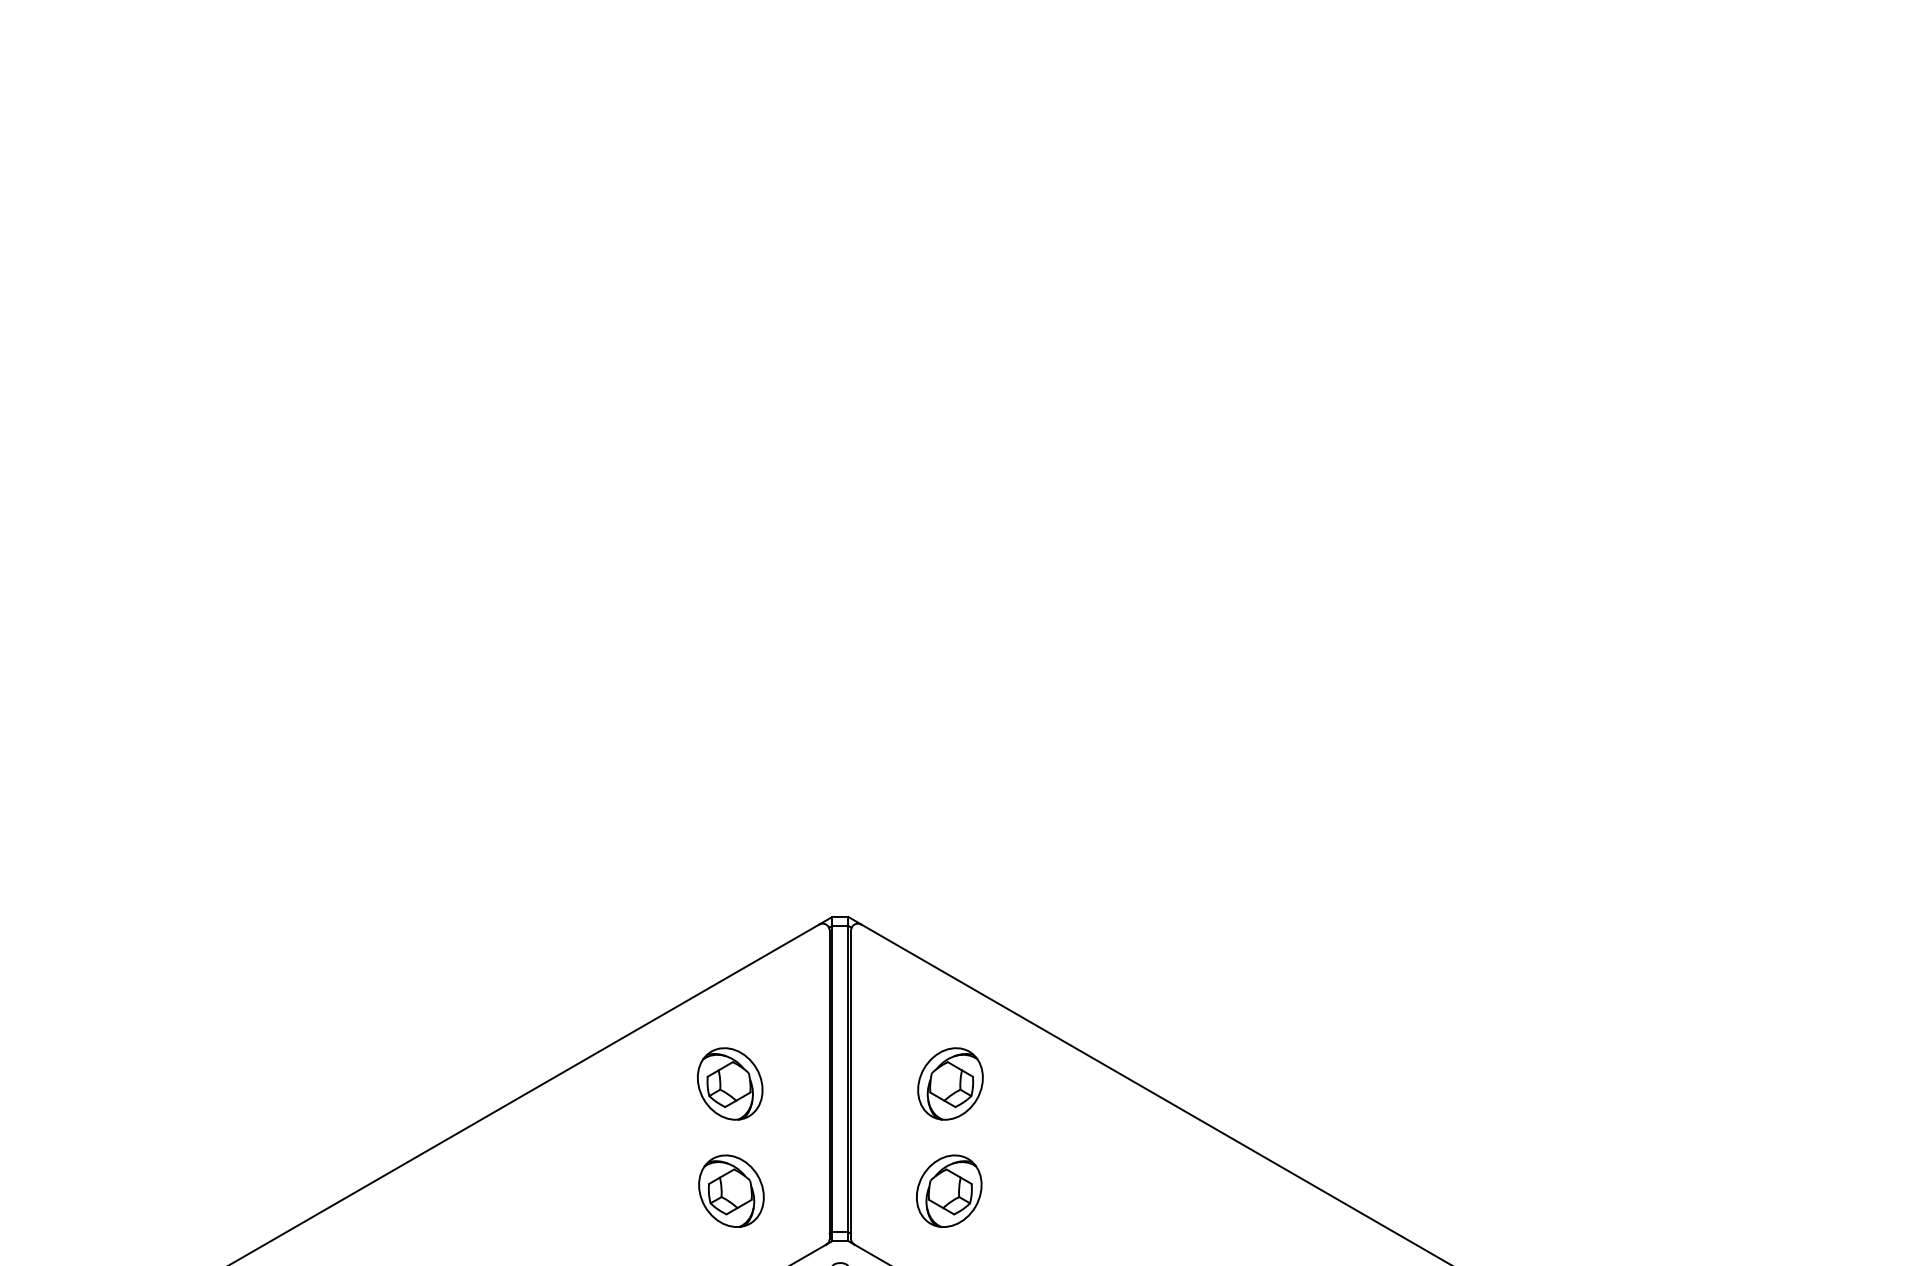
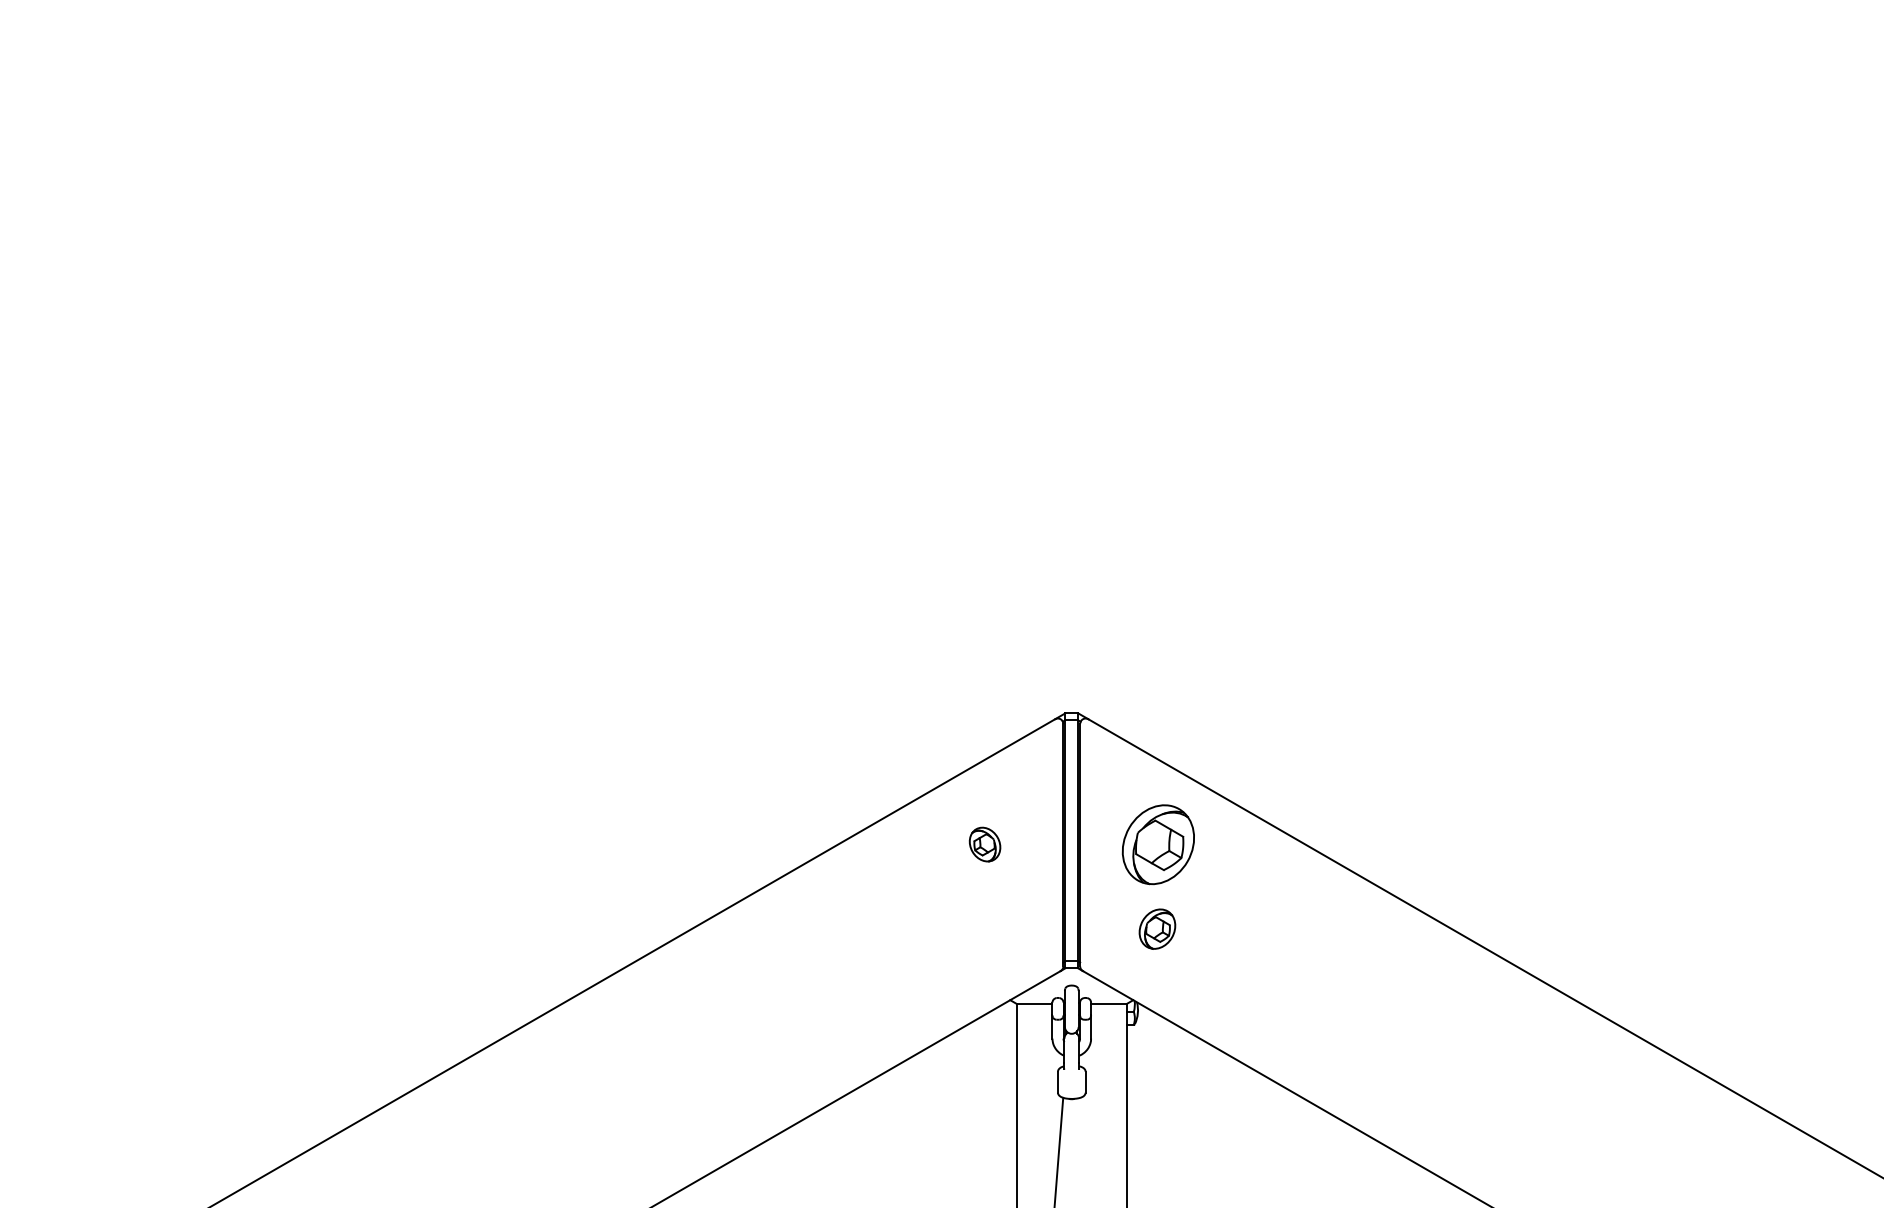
part: (729, 1083) -> (984, 844), size x0.6
part: (950, 1083) -> (1158, 844), size x1.4
part: (730, 1191) -> (985, 929), removed
part: (949, 1191) -> (1157, 929), size x0.7

